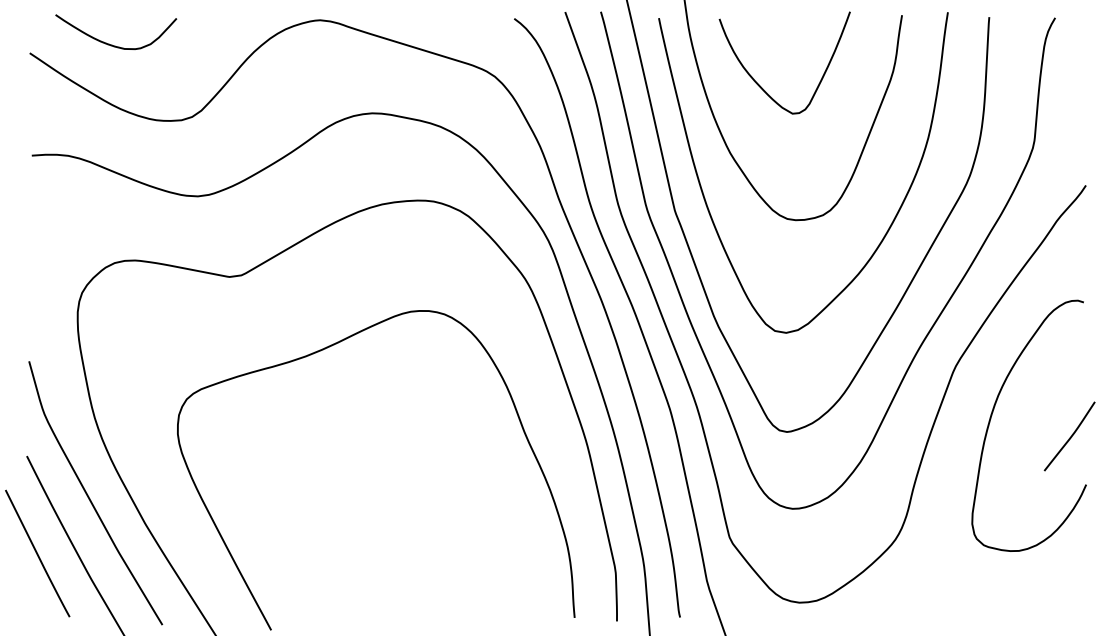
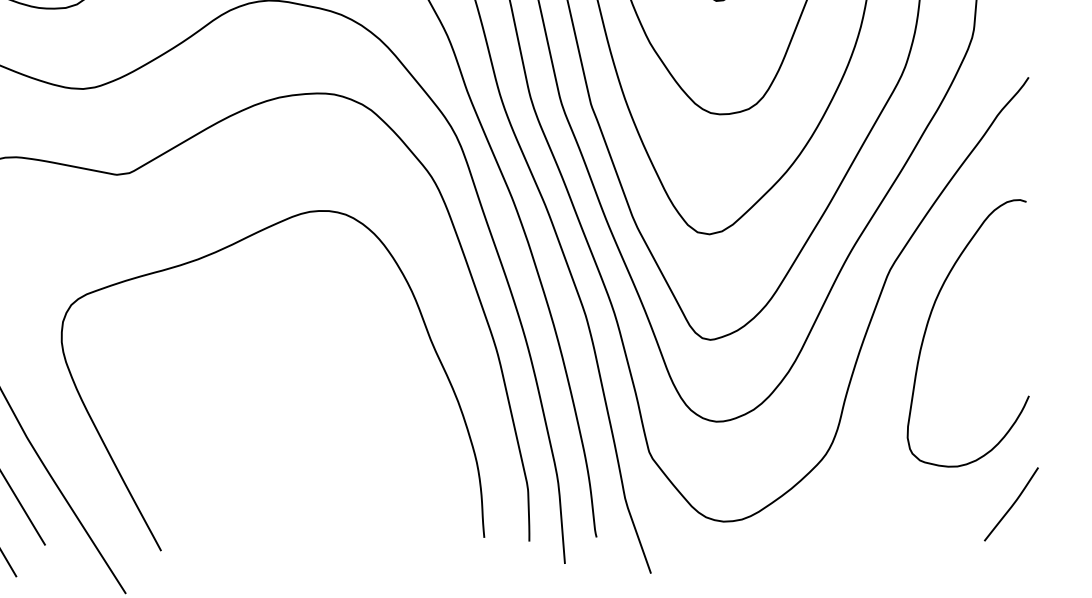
curve: (1070, 436) -> (1012, 504), moved

